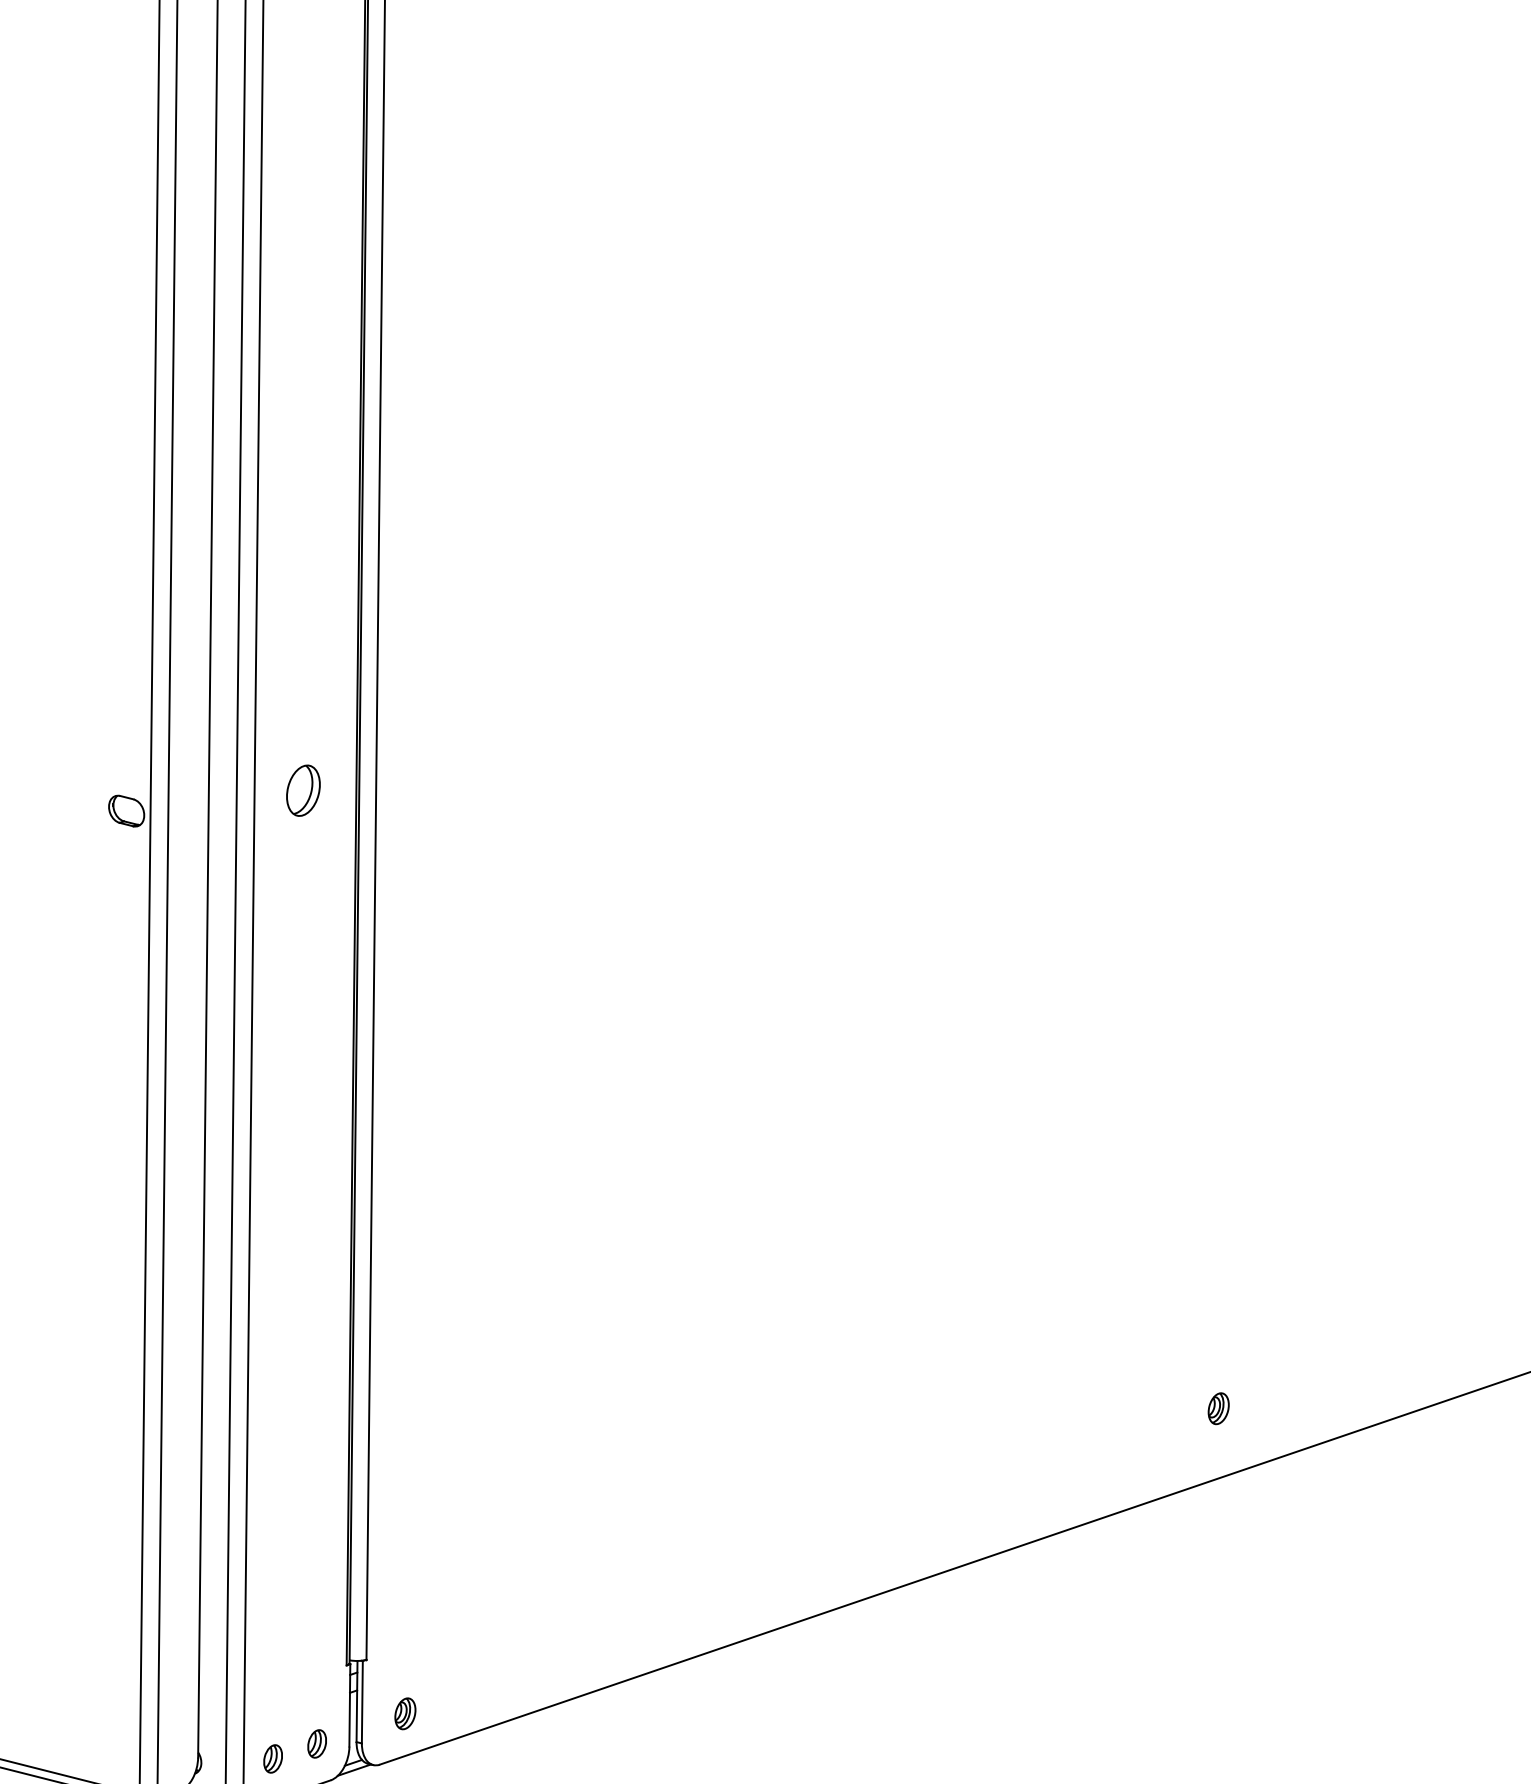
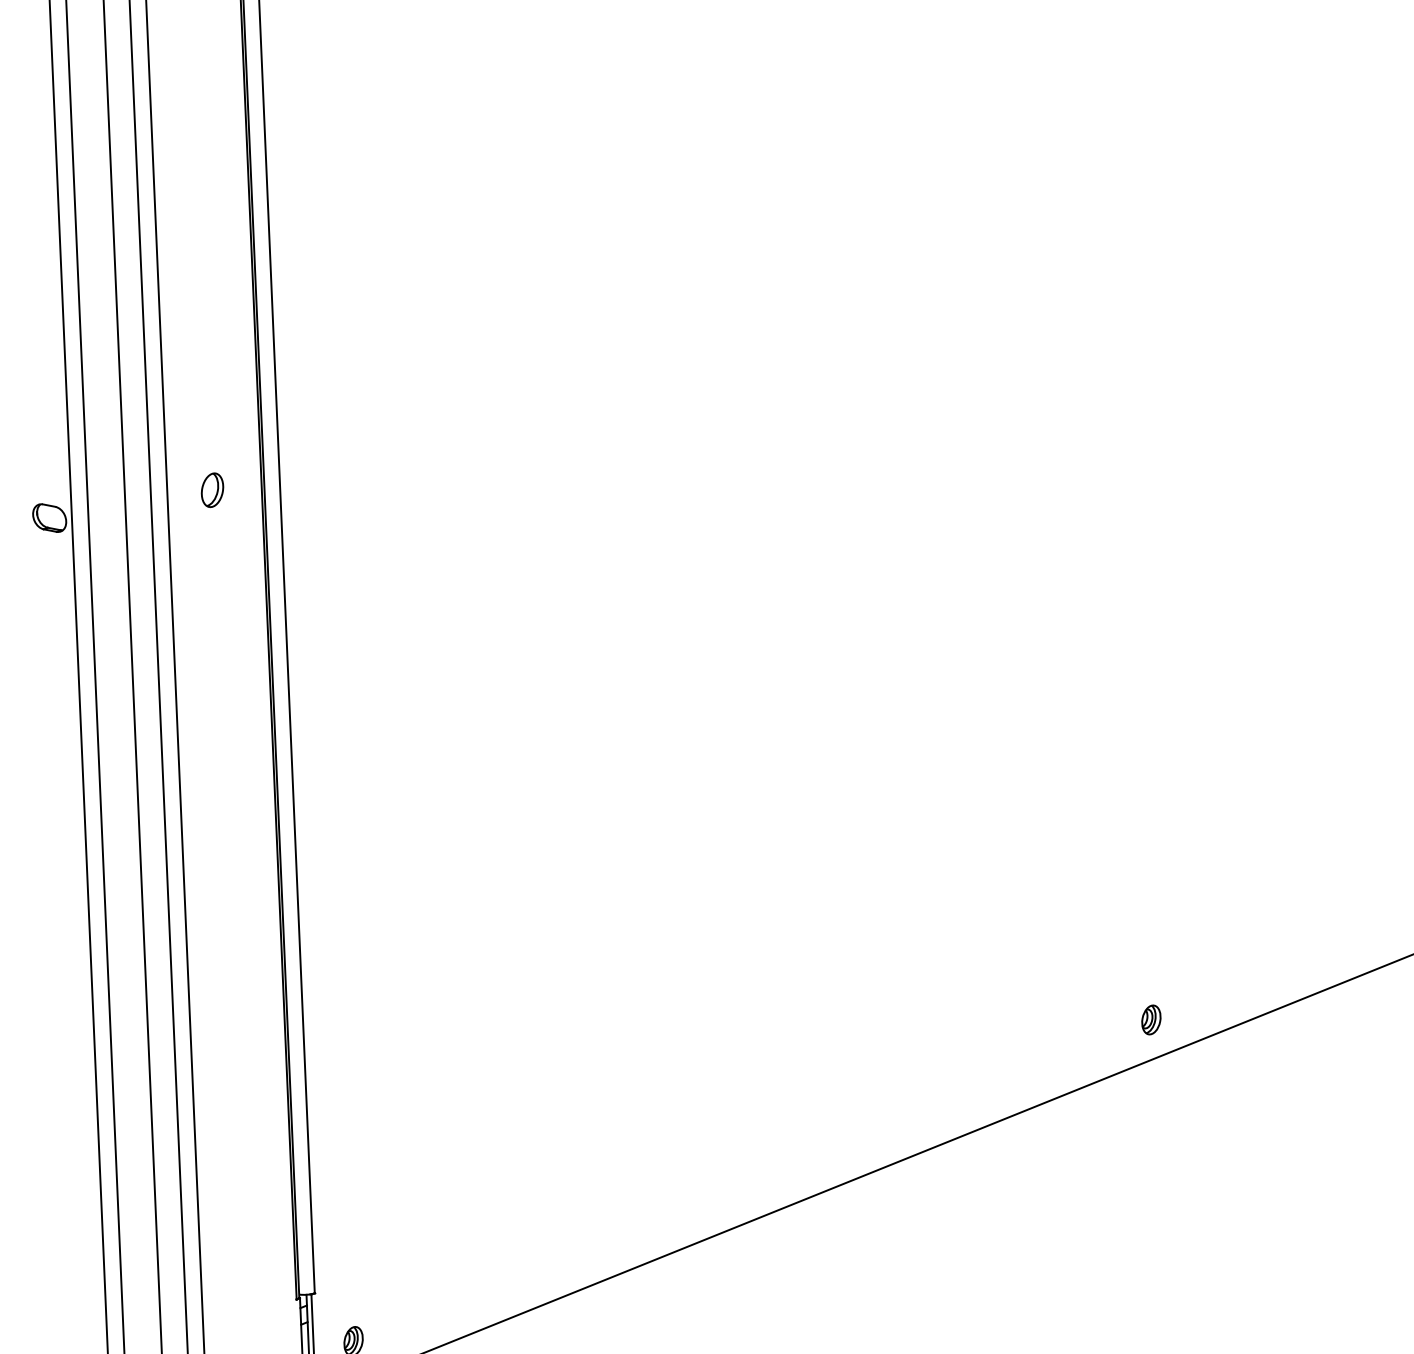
part: (302, 790) -> (211, 490), size x0.71
part: (1218, 1408) -> (1151, 1019), moved

